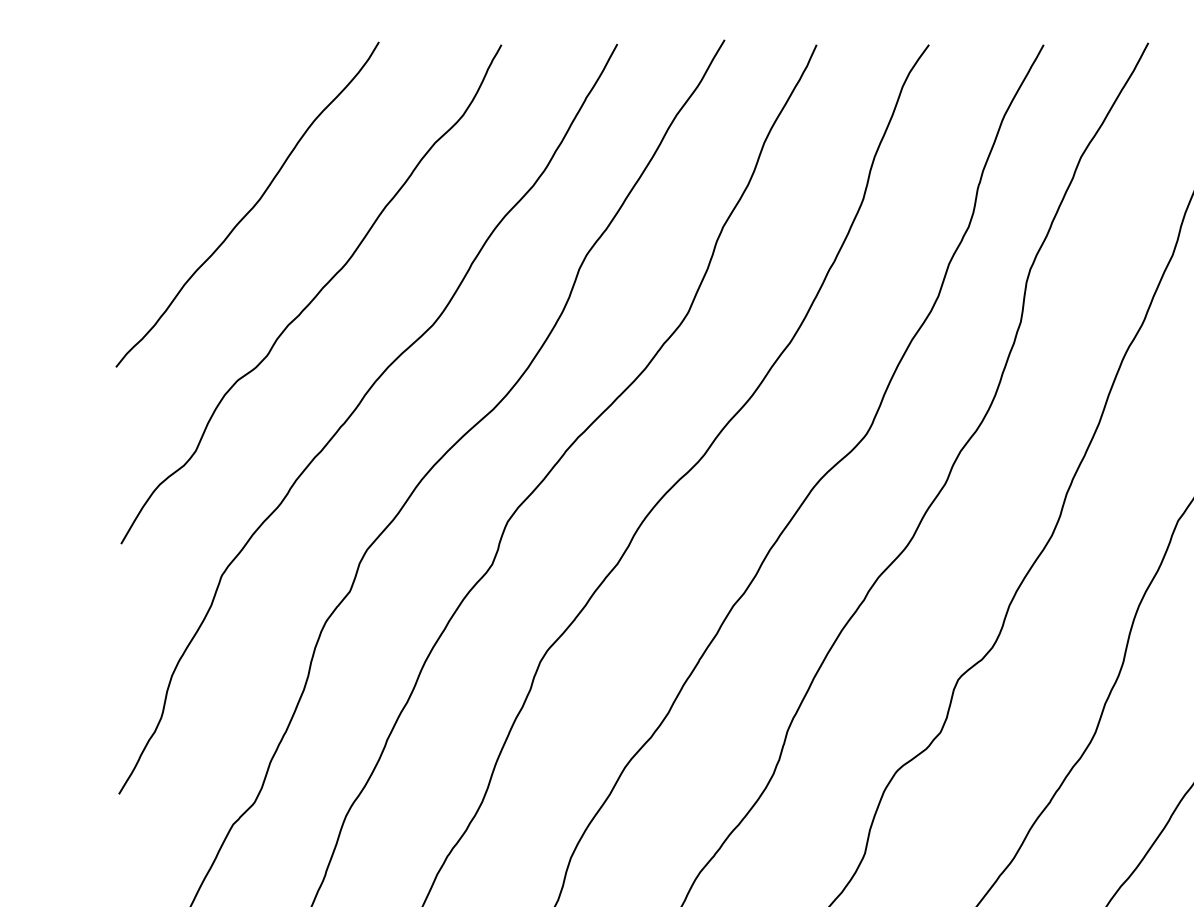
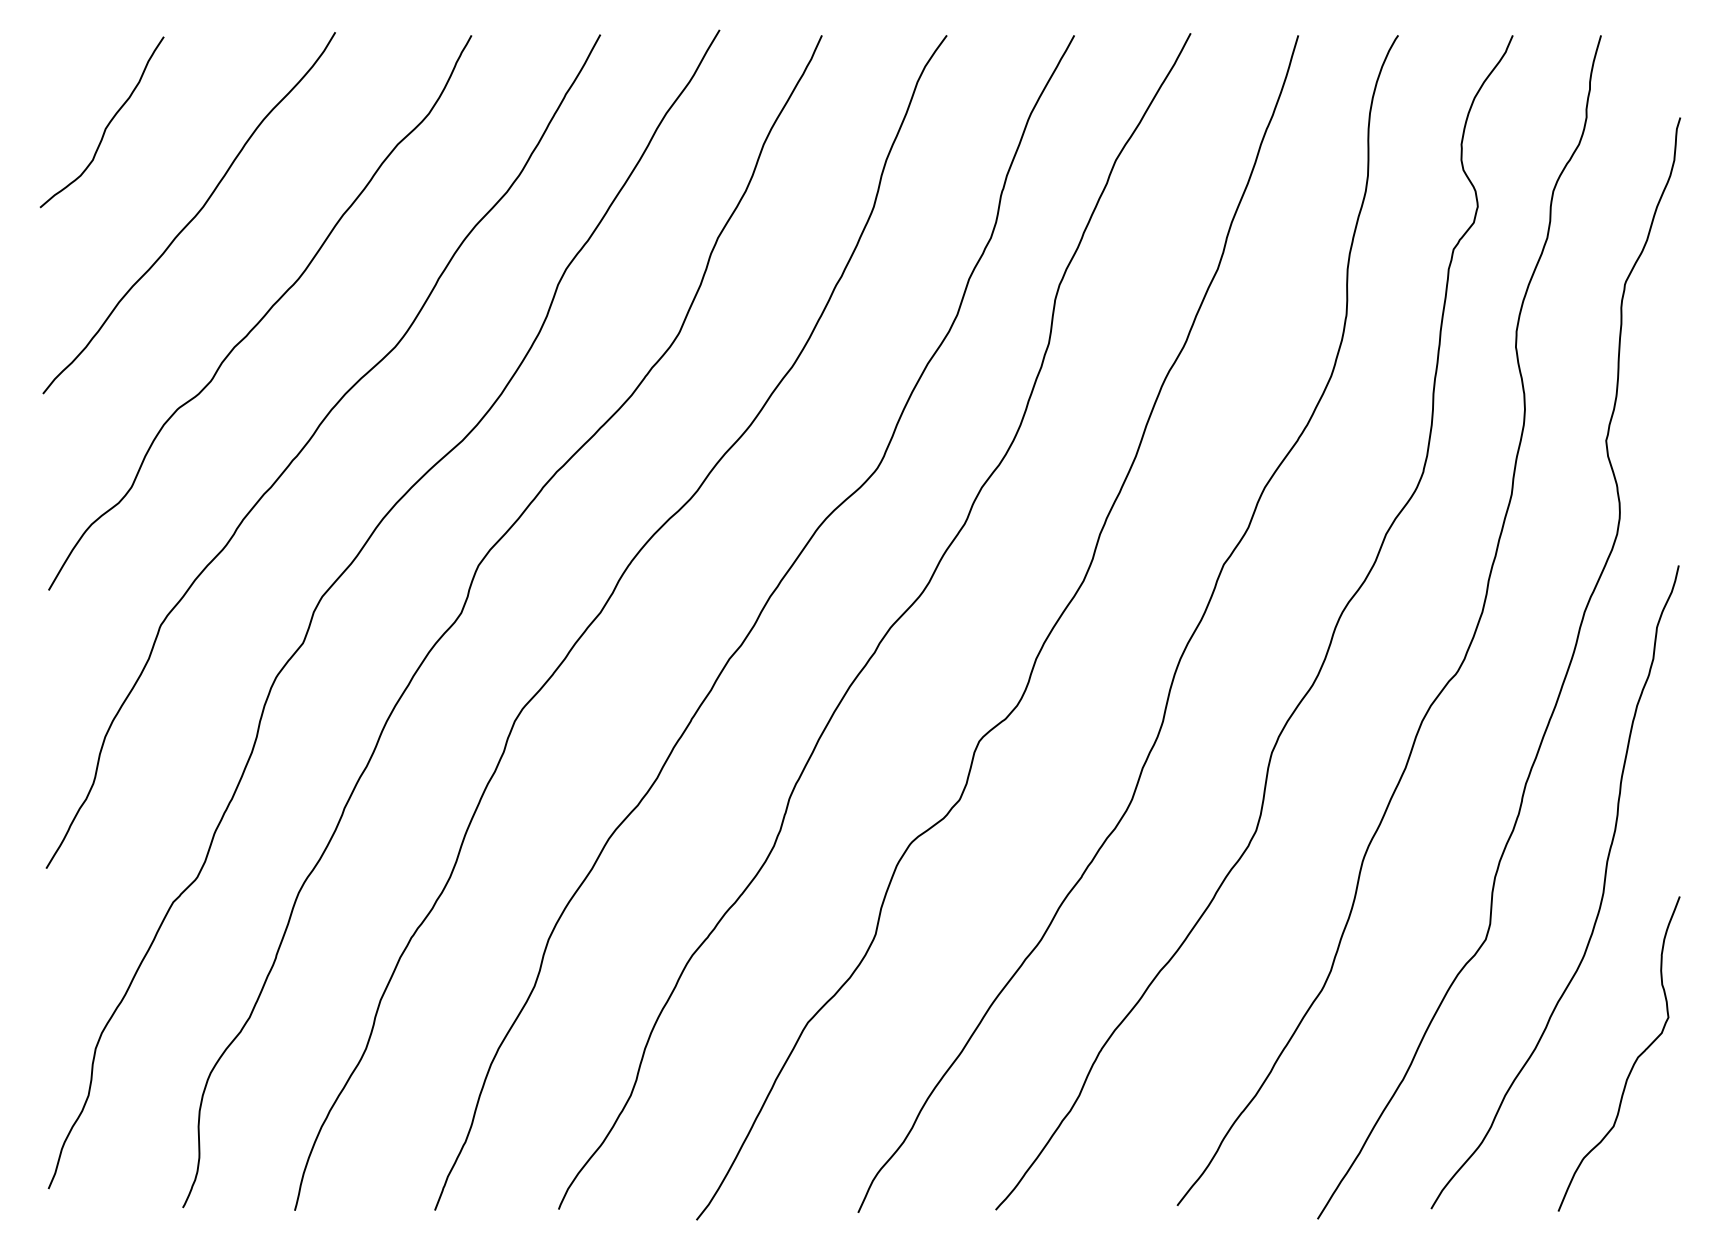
curve: (173, 125) -> (106, 125), added

